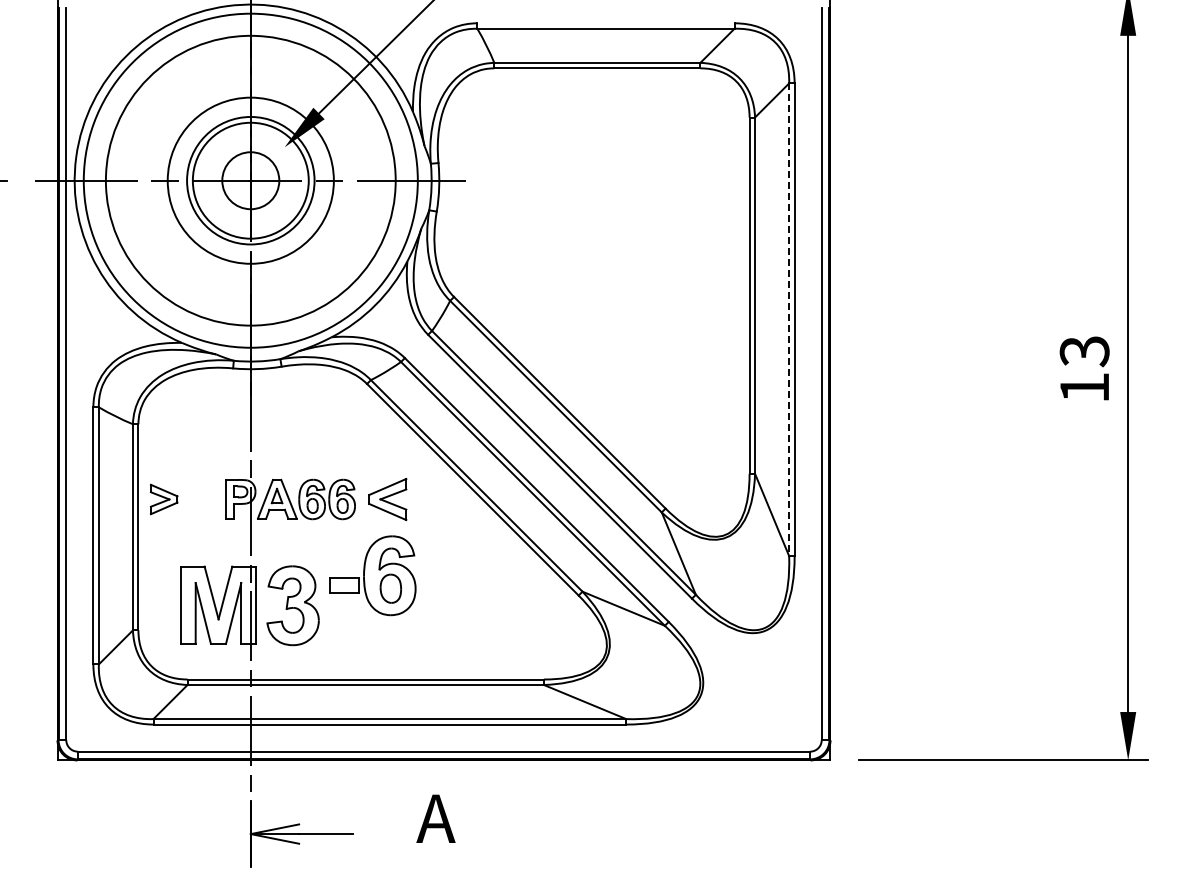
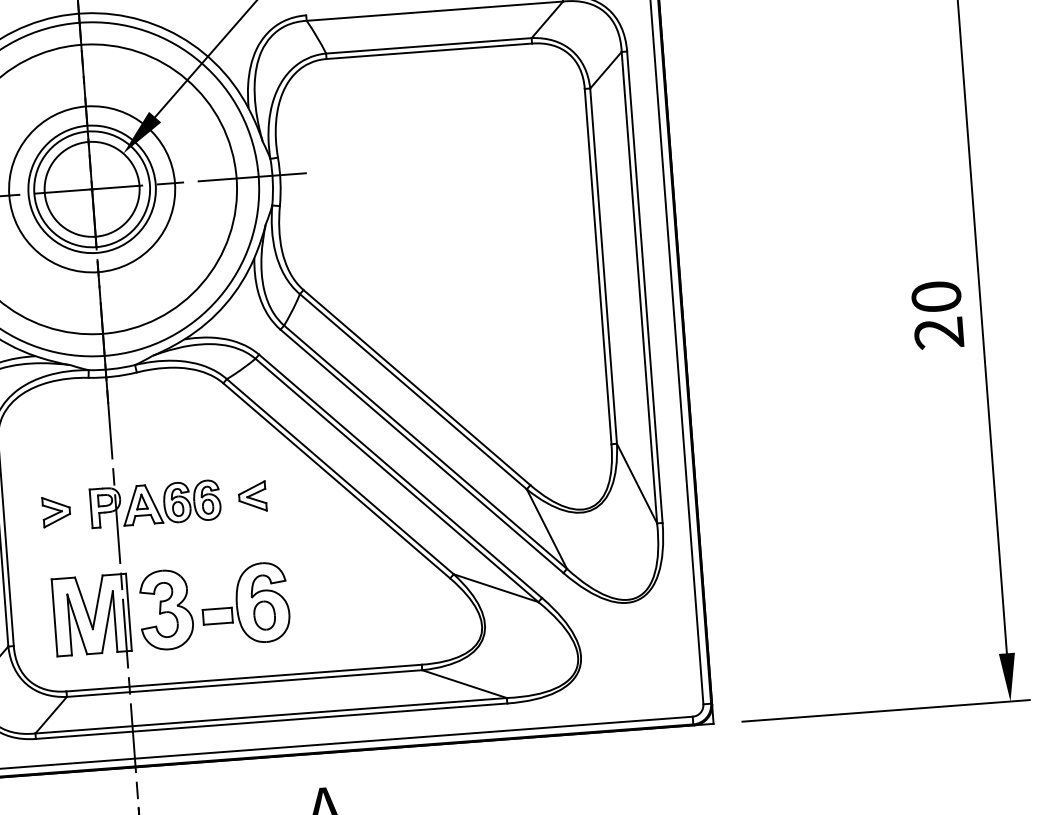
circle: (250, 180) -> (91, 189), size x1.67
line: (789, 320) -> (639, 288), dashed -> solid
text: (1084, 369) -> (937, 315), 13 -> 20
part: (163, 499) -> (55, 511), moved
part: (387, 499) -> (252, 496), size x0.71
part: (372, 575) -> (245, 603), moved

